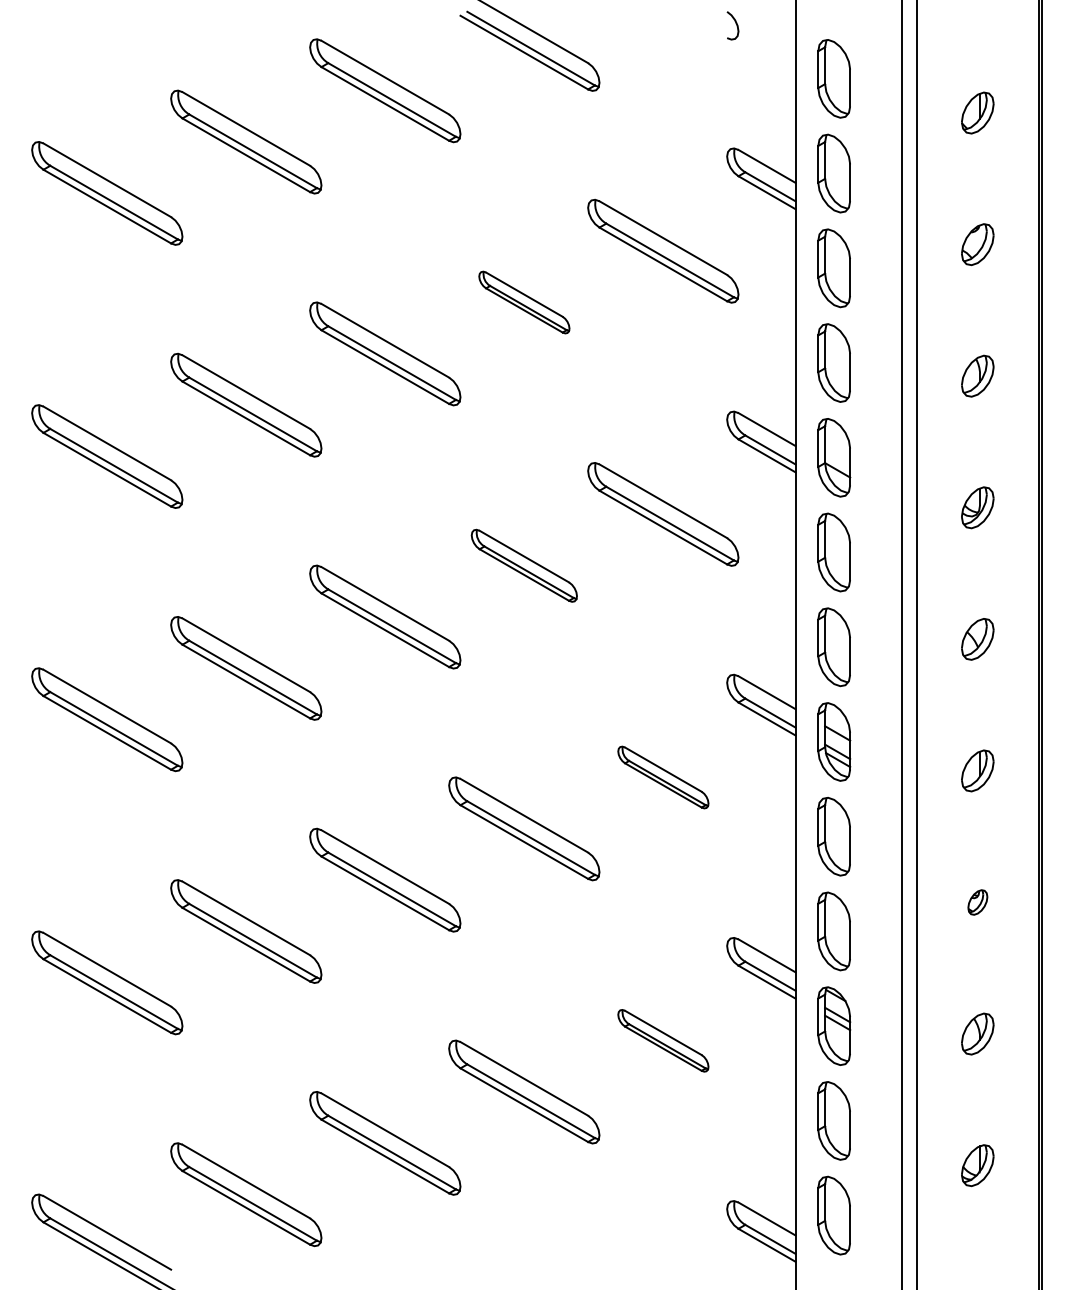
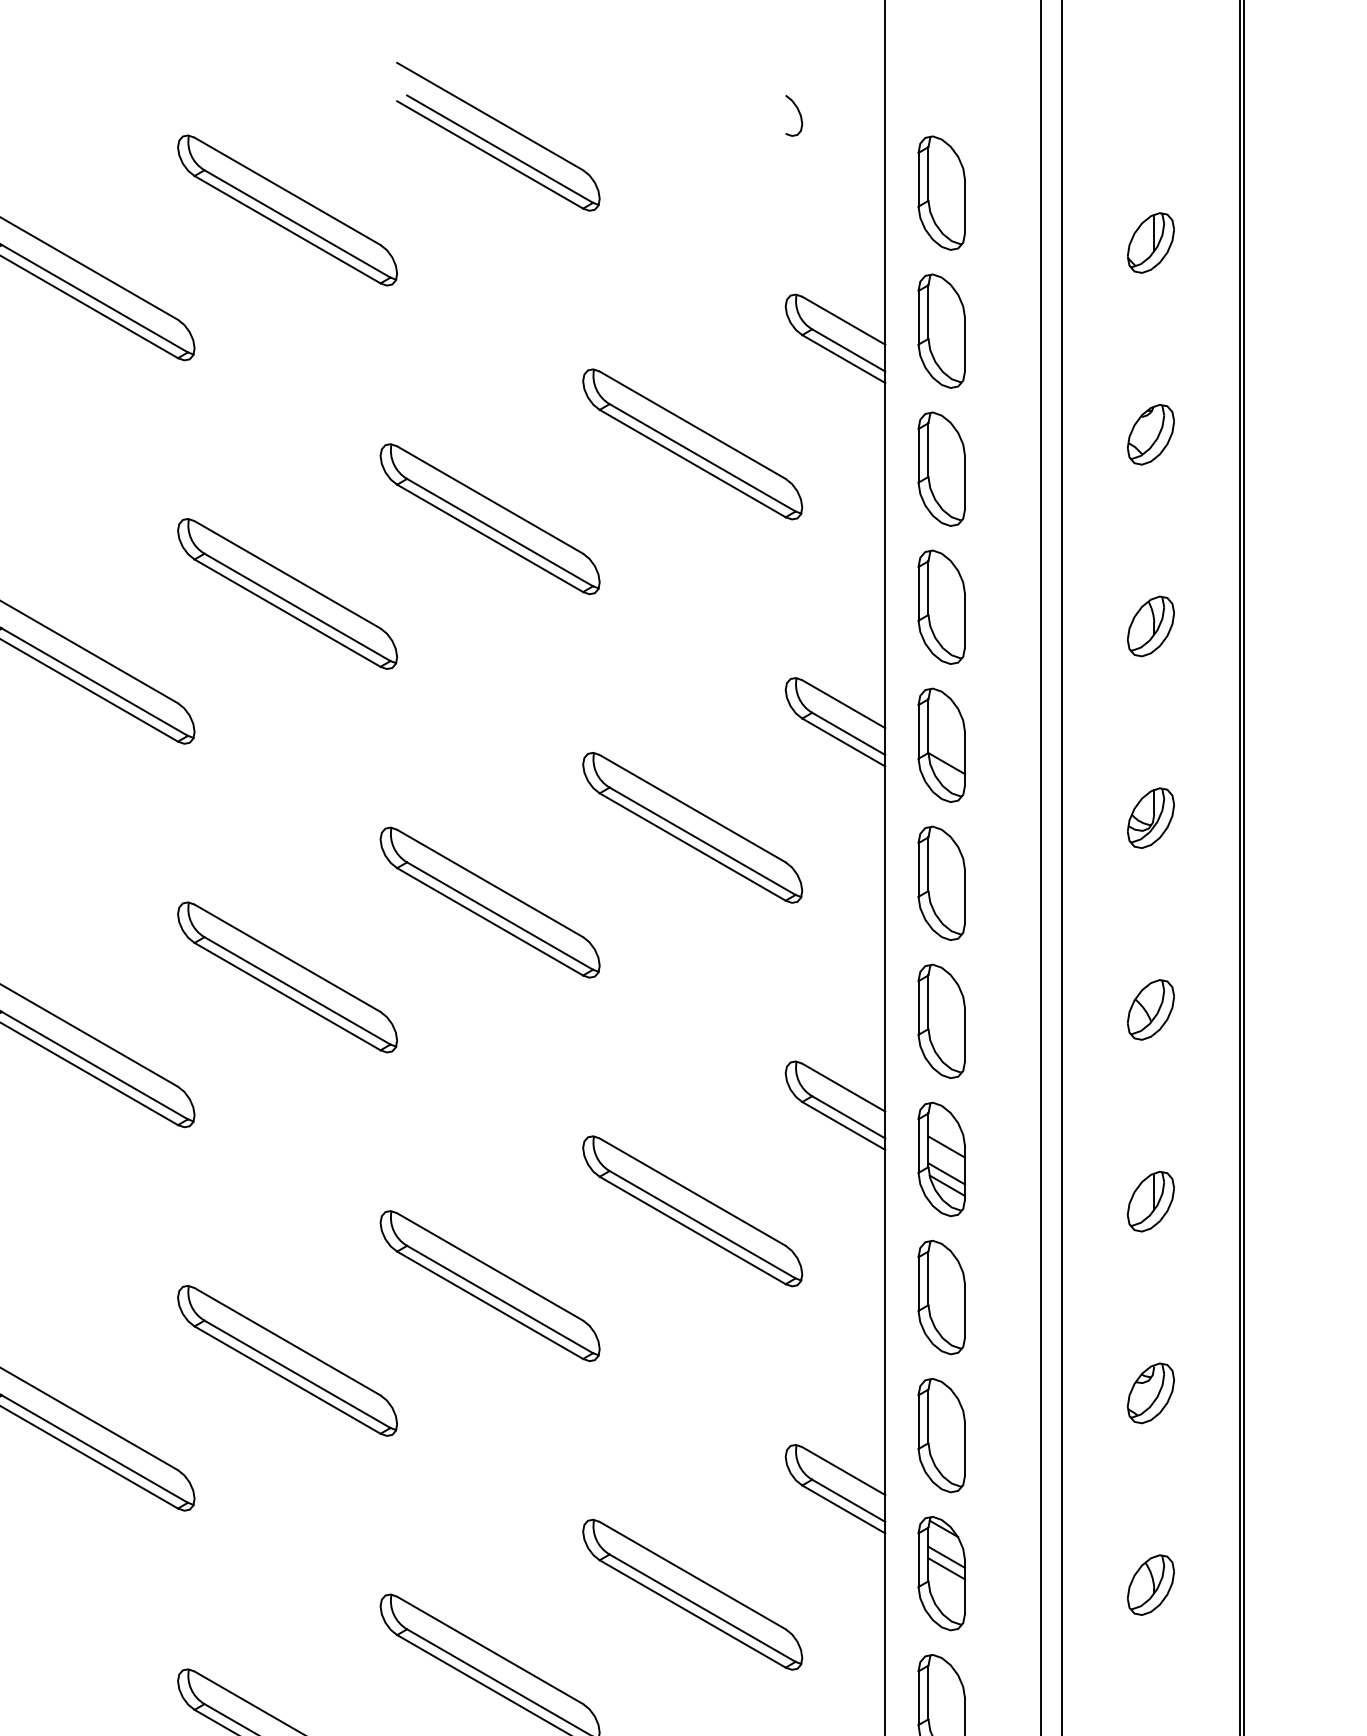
part: (524, 302) -> (490, 519), size x1.67
part: (524, 565) -> (490, 902), size x1.43
part: (663, 777) -> (692, 1211), size x1.67
part: (977, 902) -> (1150, 1393), size x1.67
part: (663, 1040) -> (692, 1594), size x1.67

